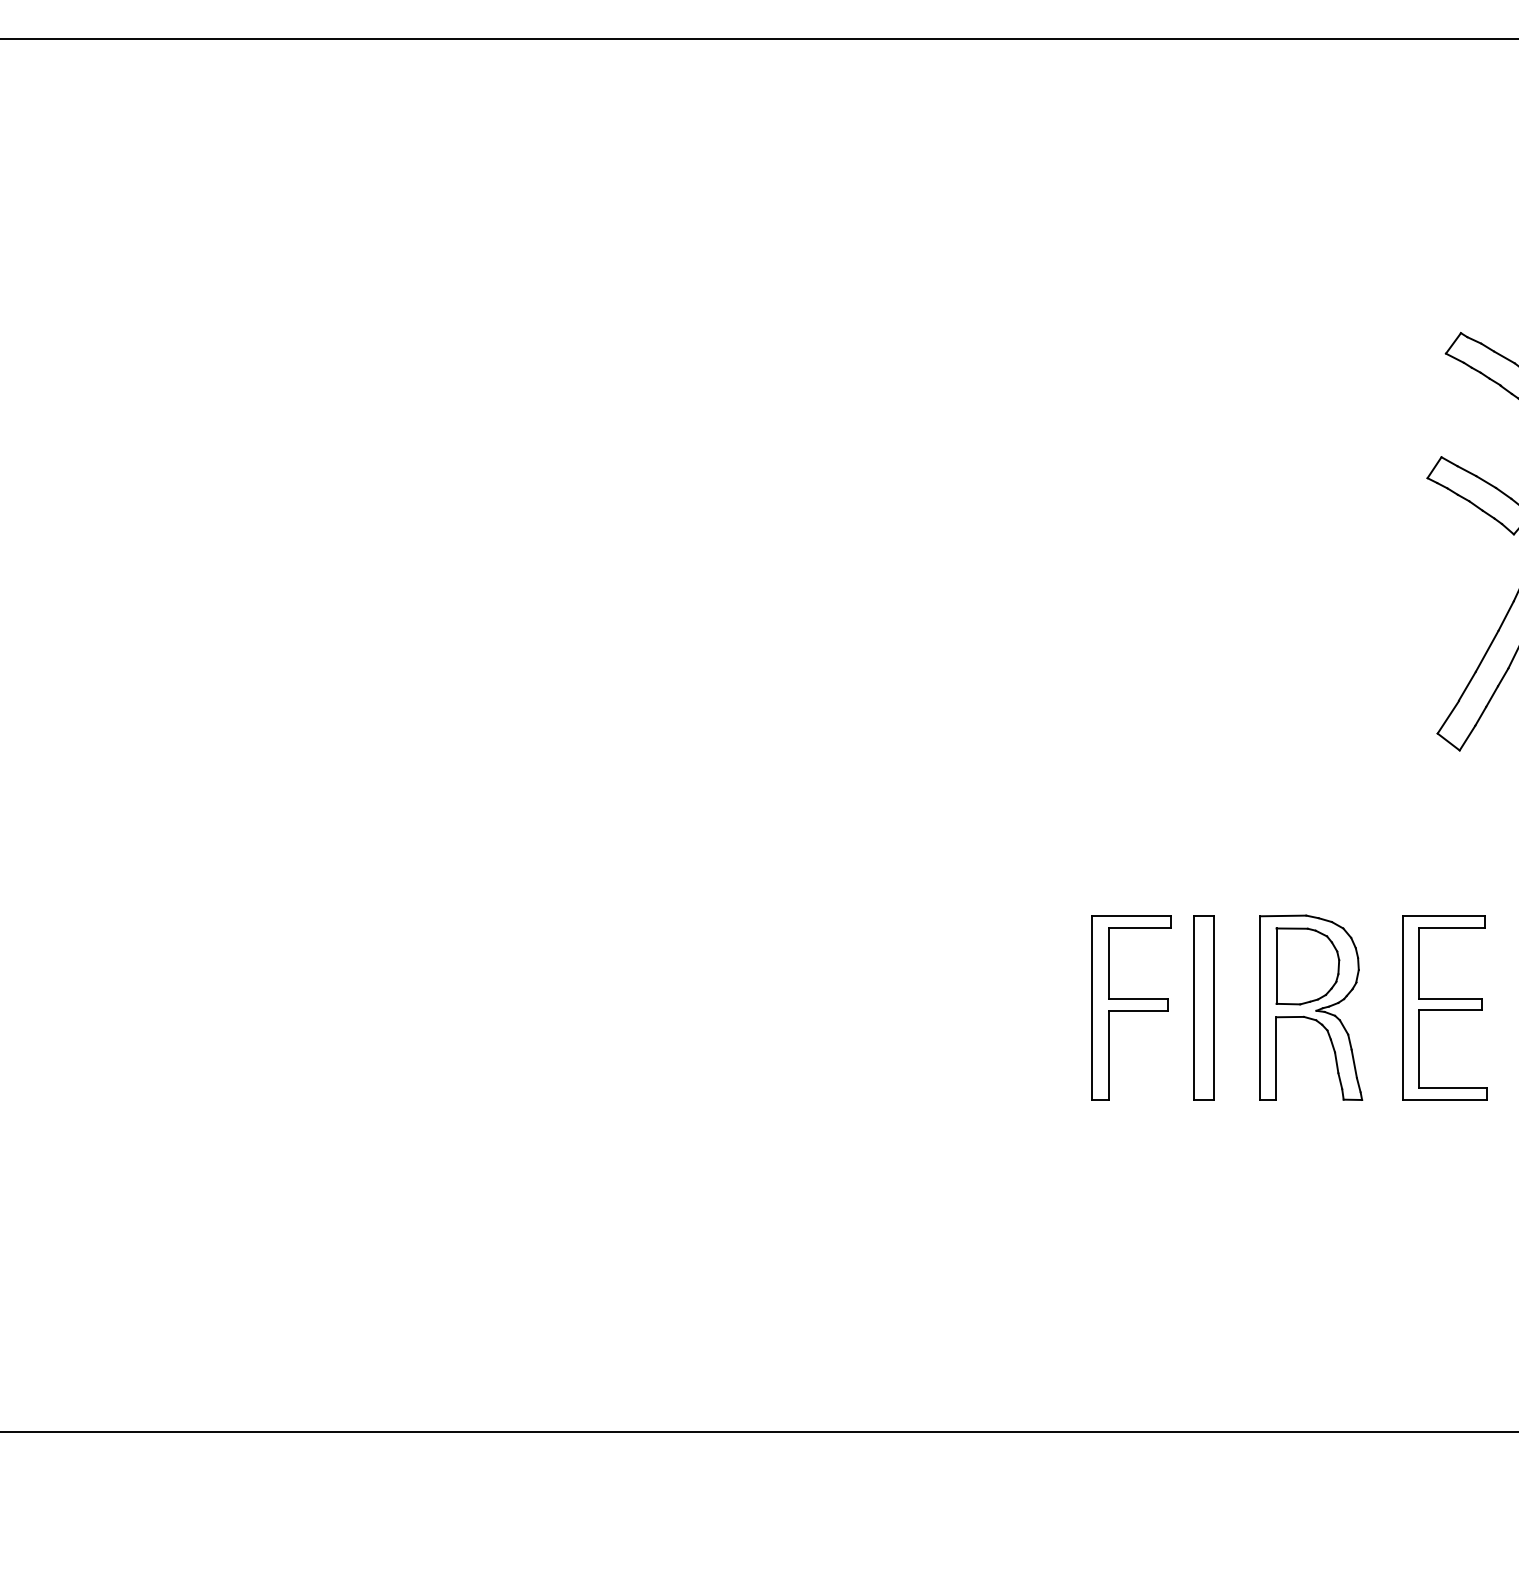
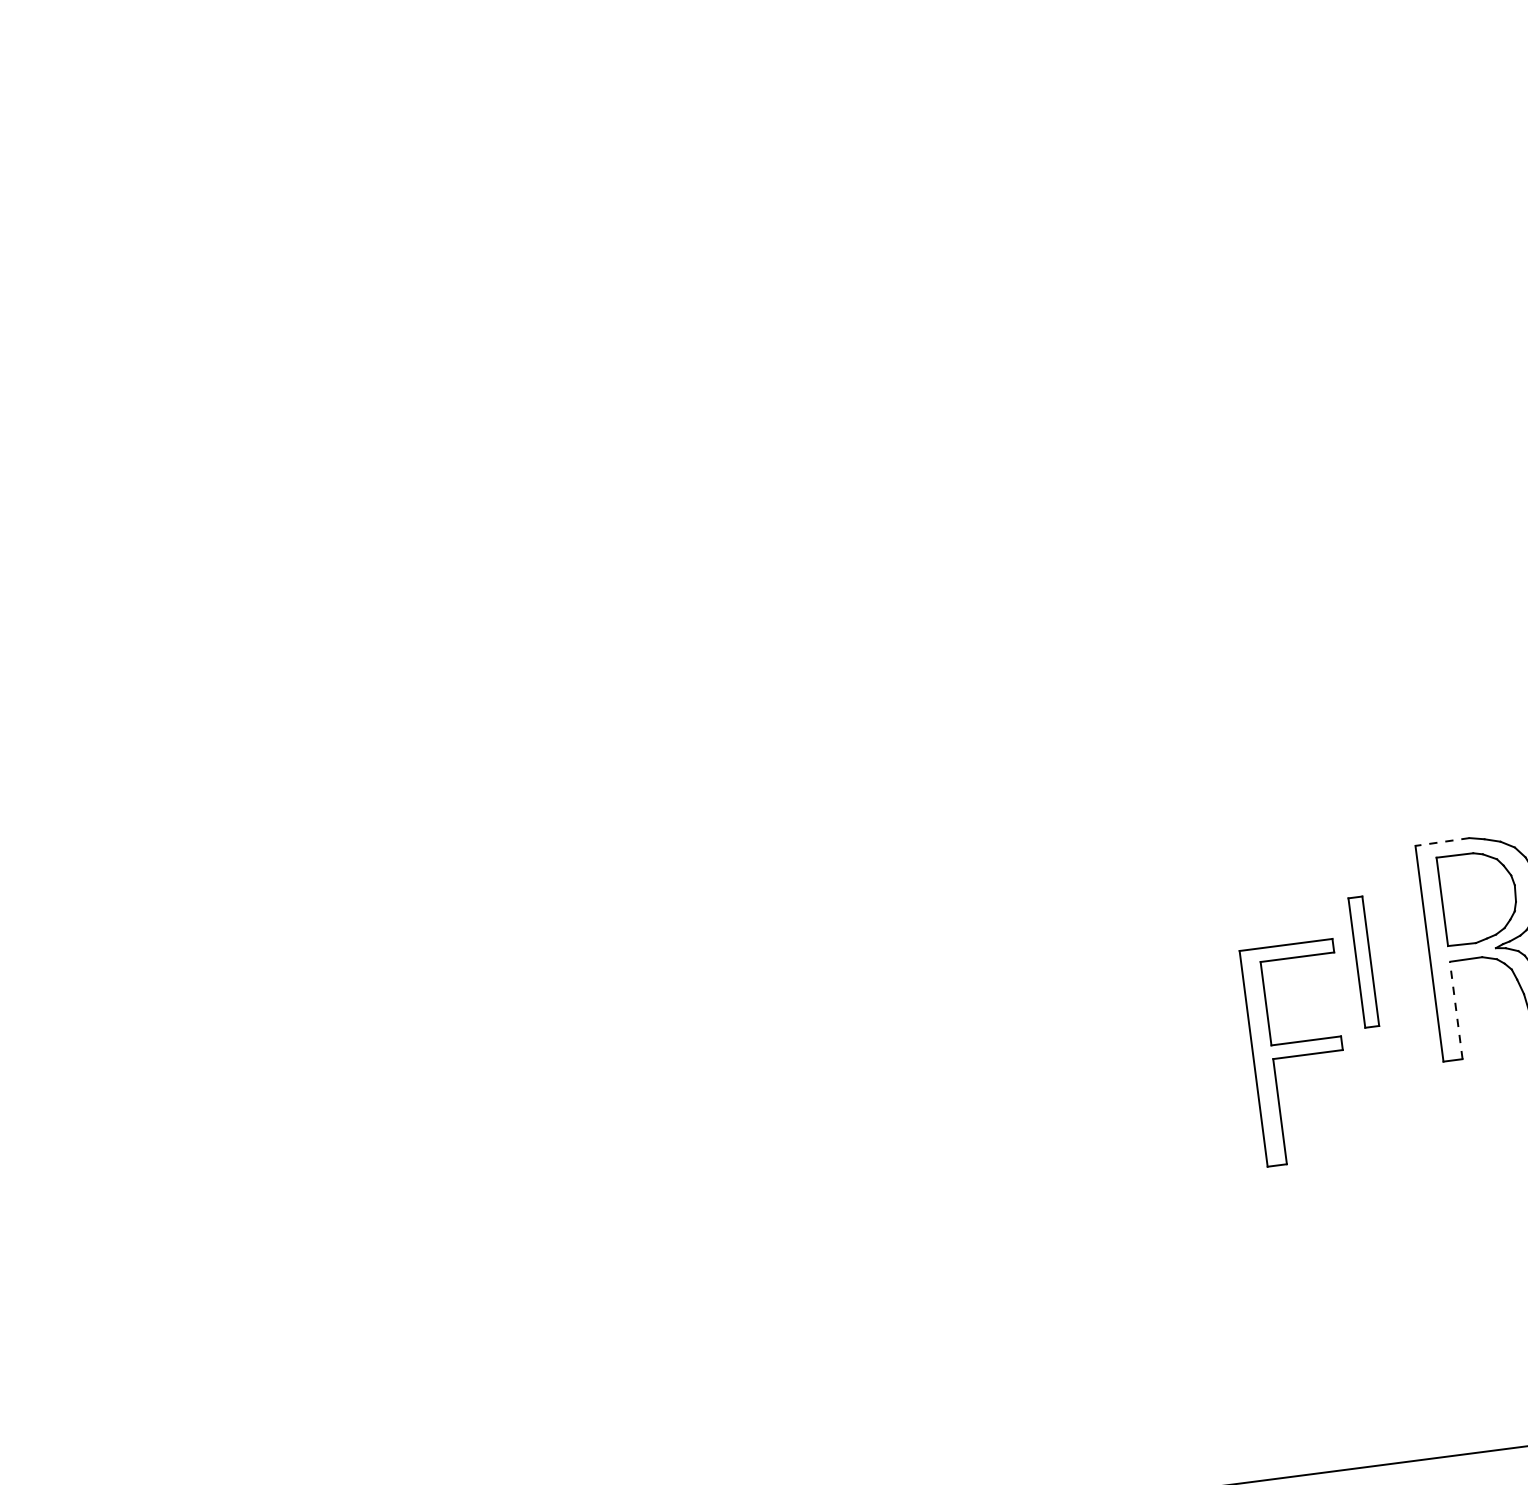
line: (1282, 915) -> (1441, 841), solid -> dashed
part: (1131, 1007) -> (1299, 1051), moved
part: (1203, 1007) -> (1362, 961), size x0.6
line: (1276, 1058) -> (1456, 1010), solid -> dashed

